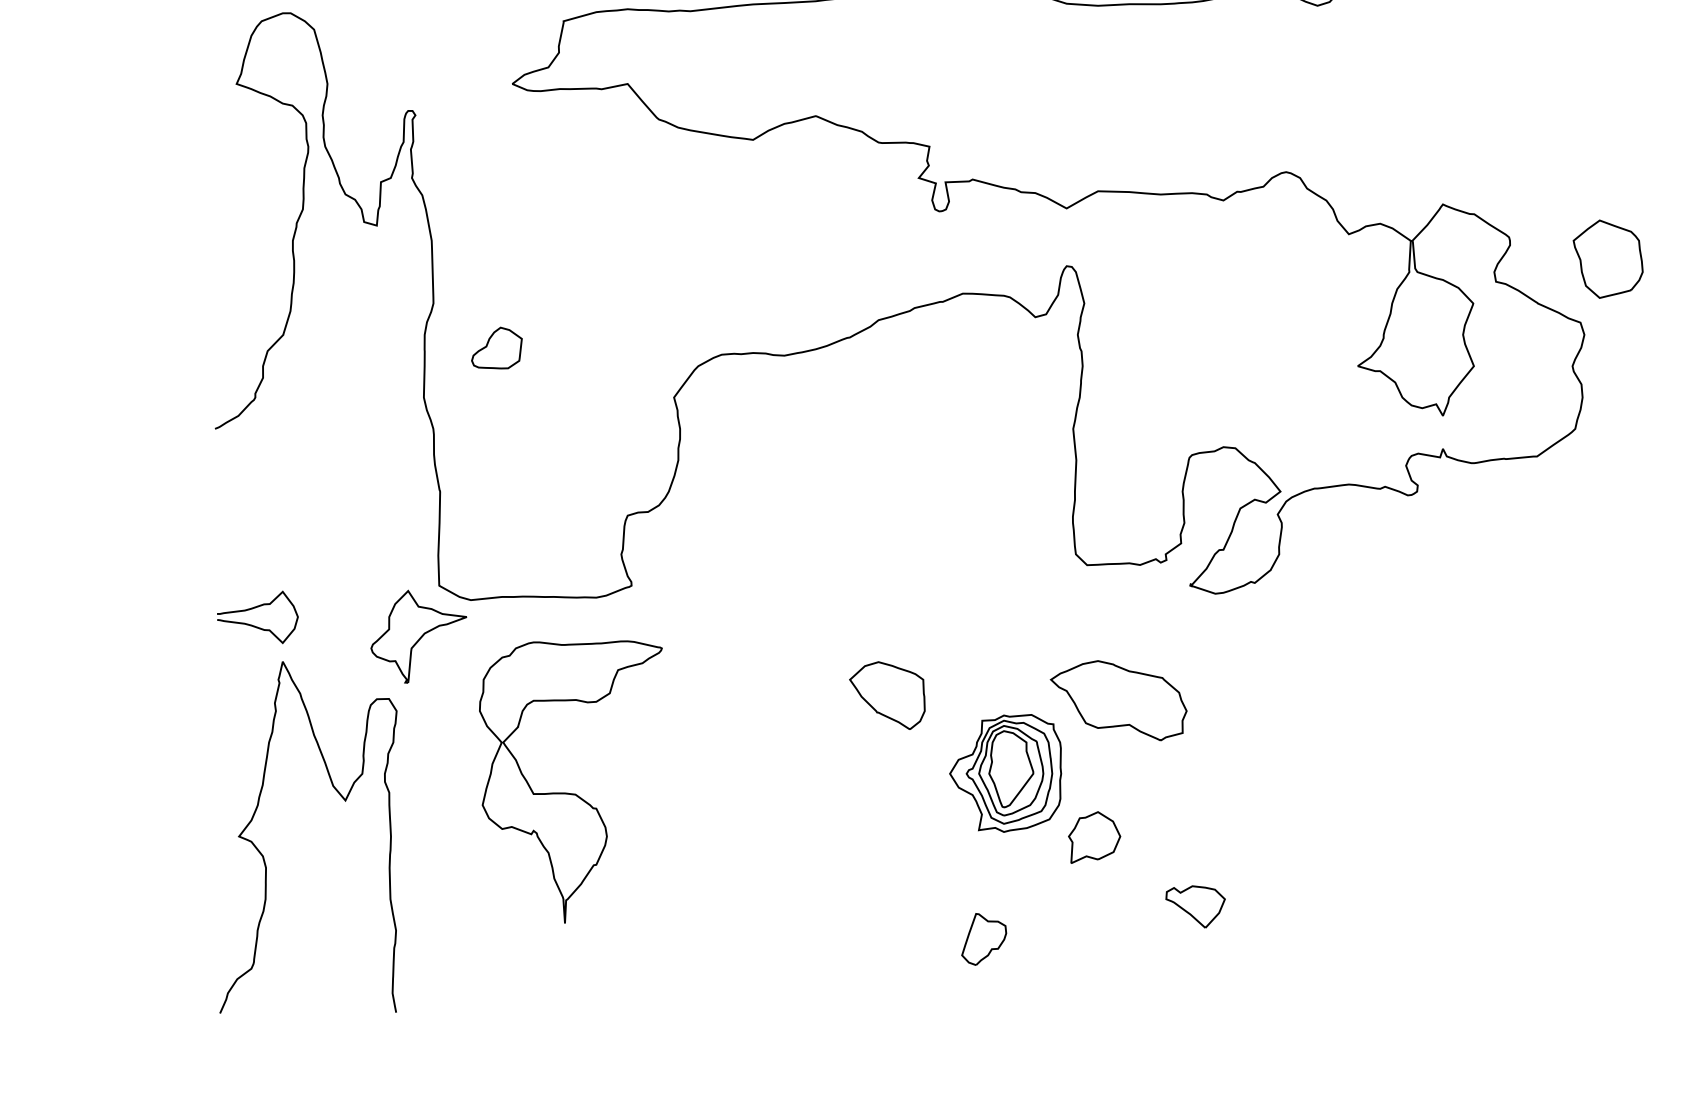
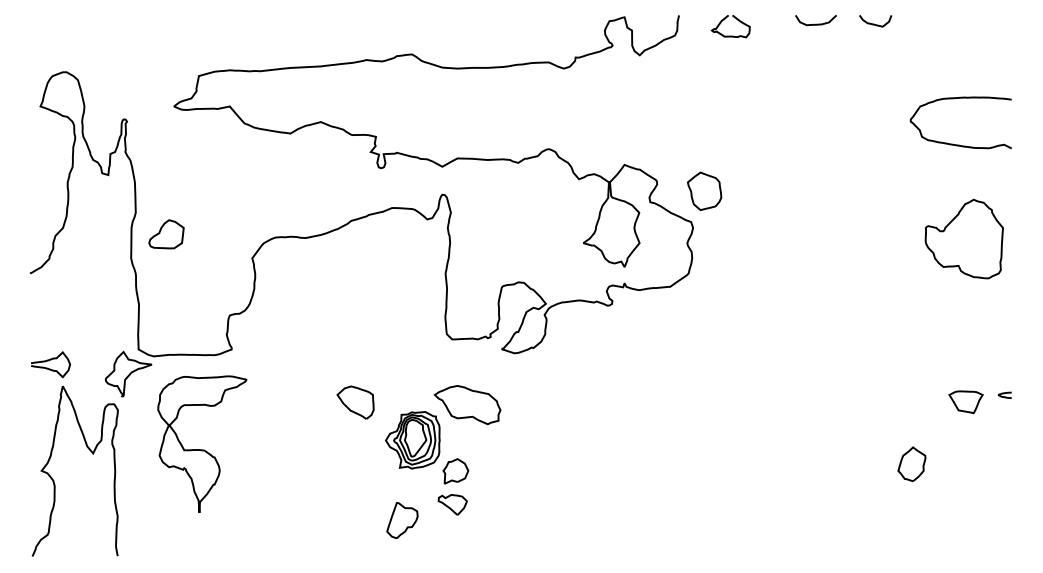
part: (496, 348) -> (166, 234), size x1.43
part: (1194, 905) -> (452, 504), moved
part: (984, 938) -> (402, 520), size x1.43

